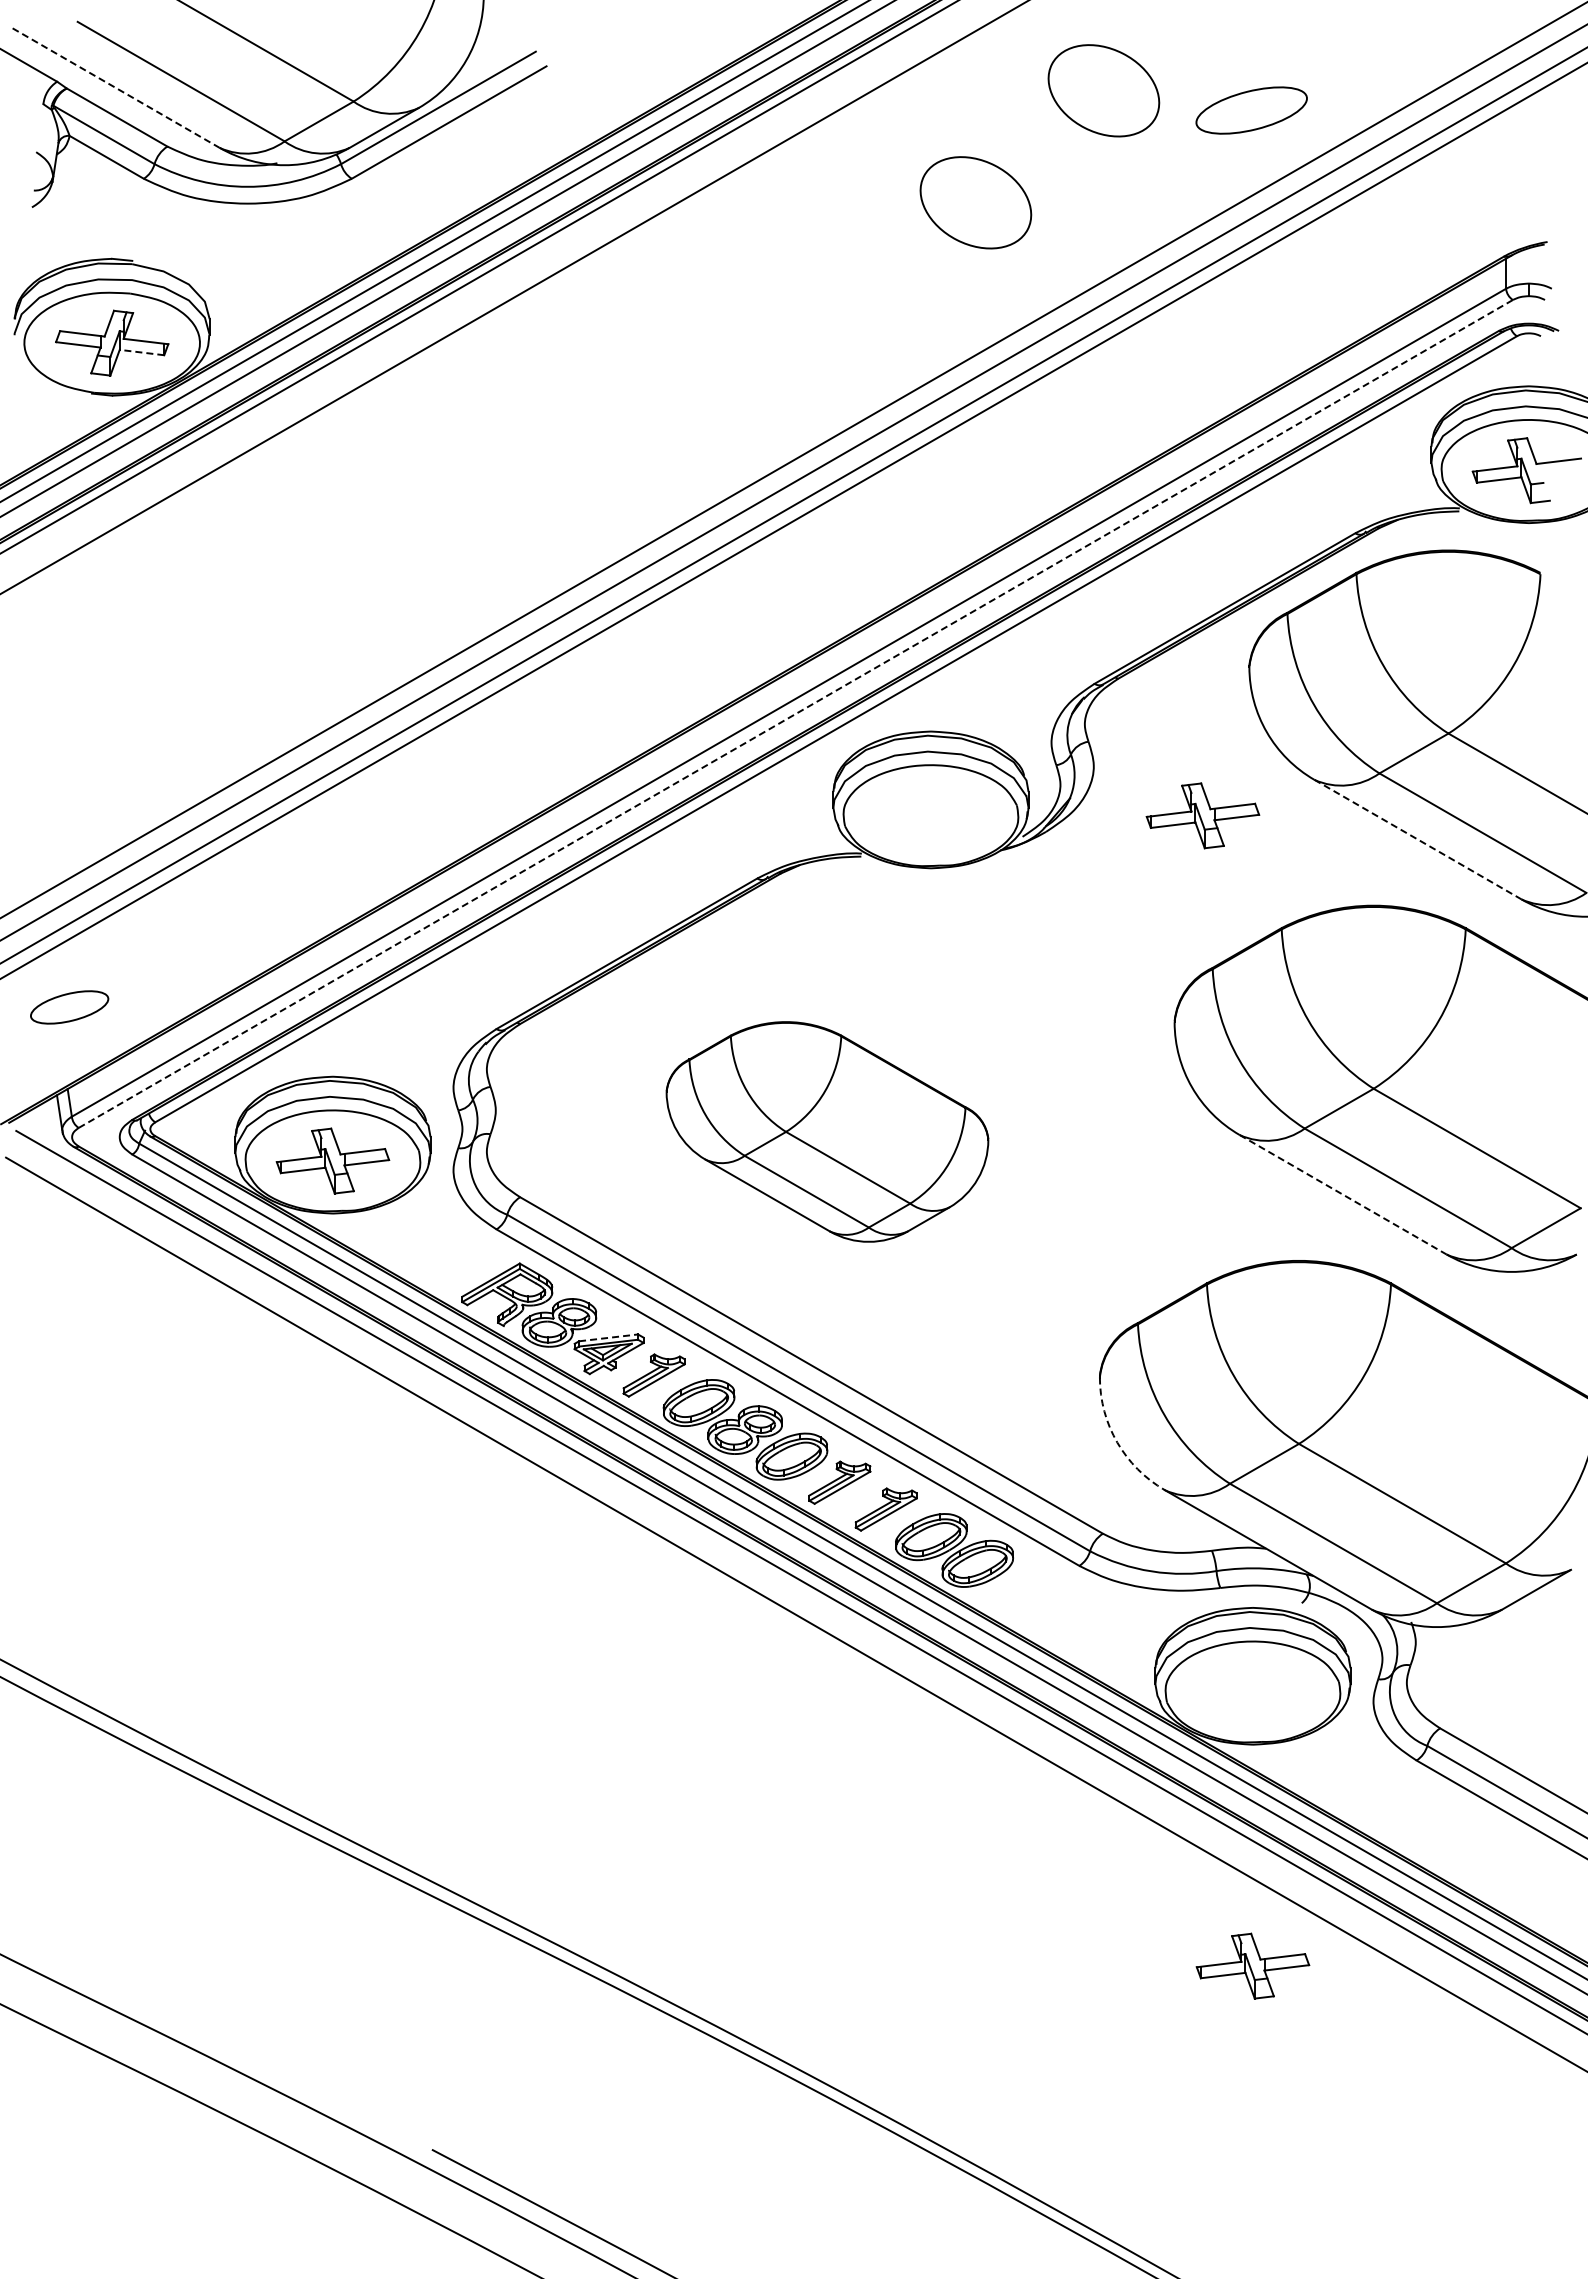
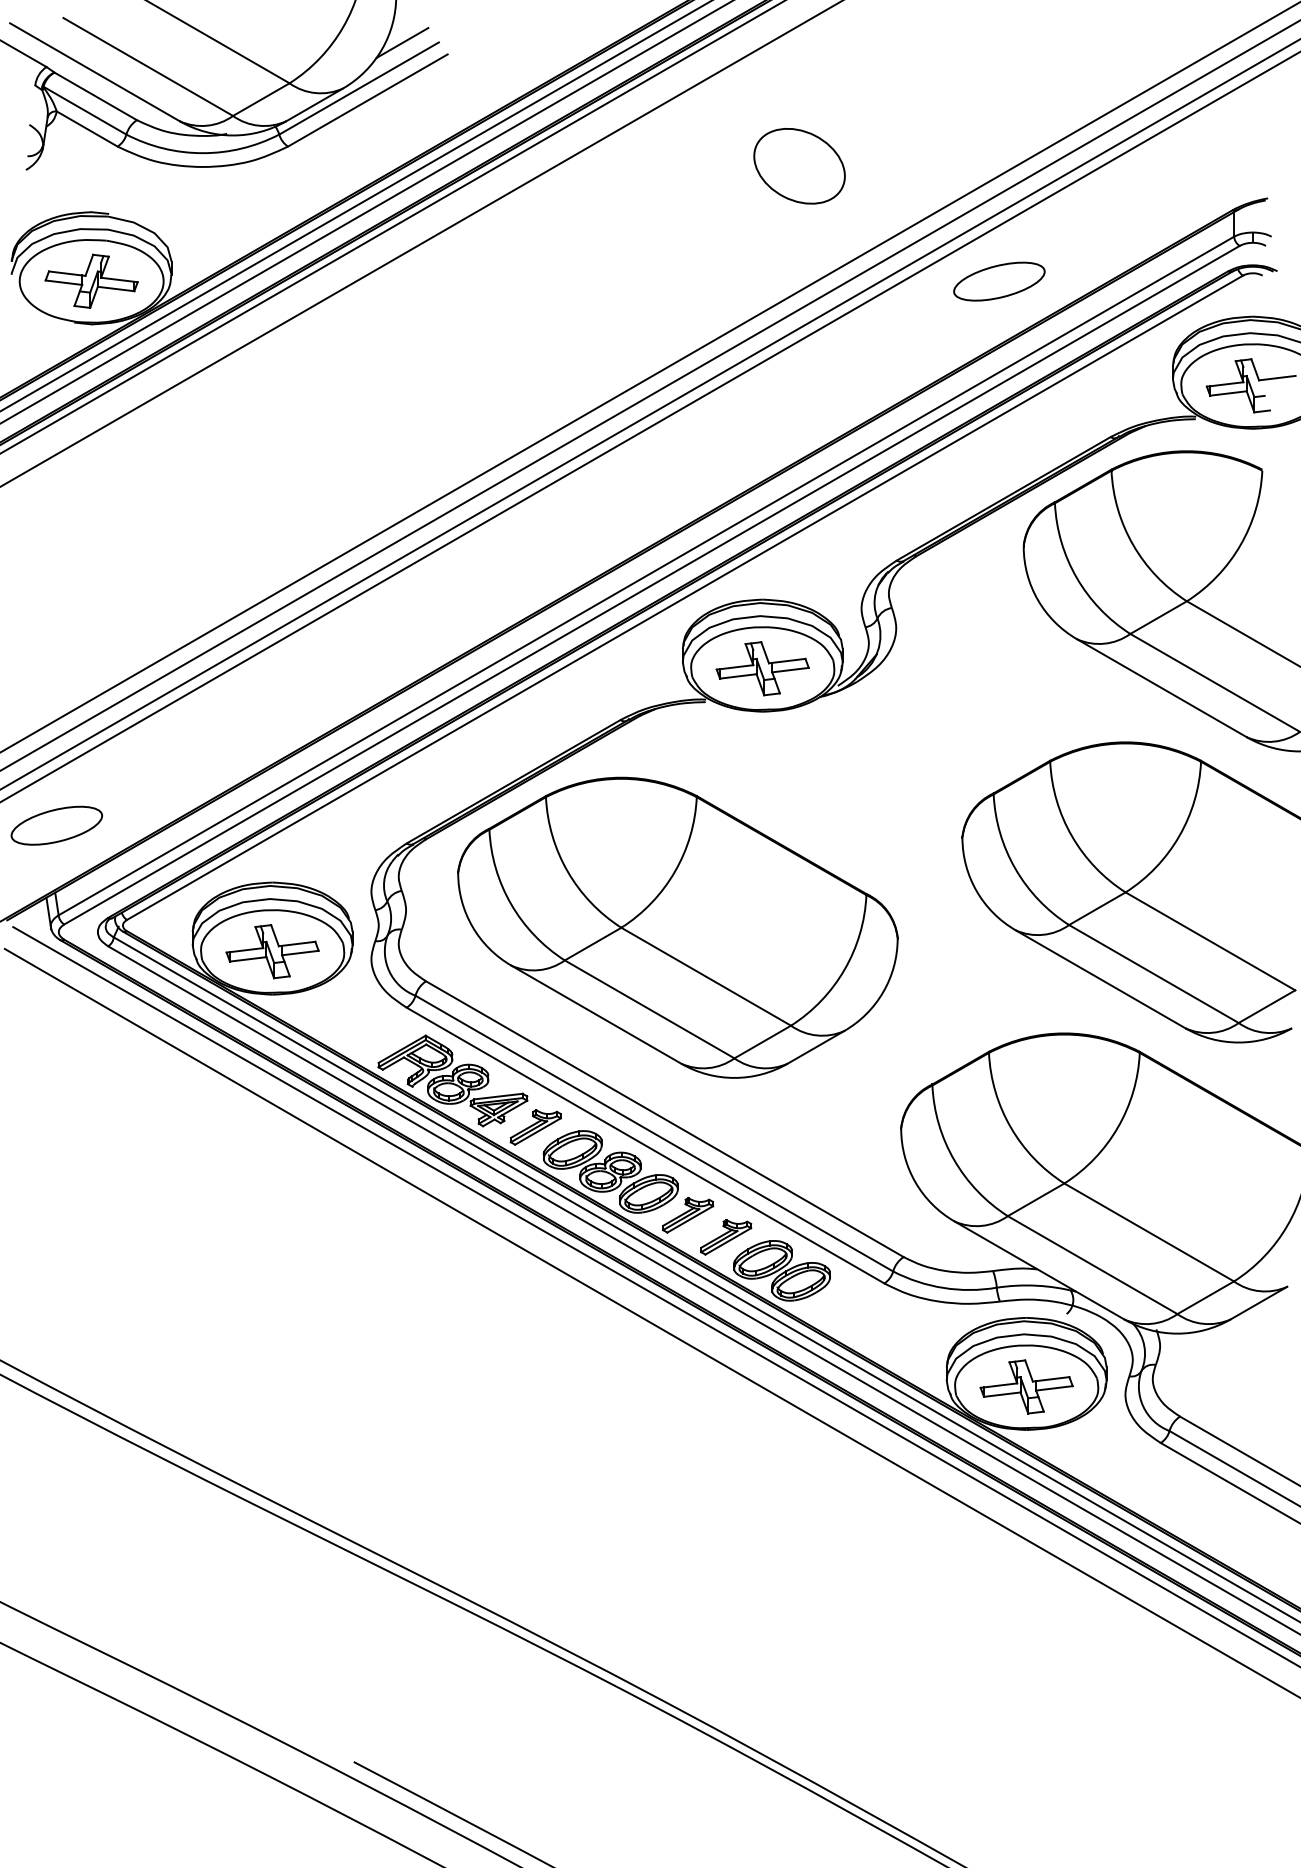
line: (490, 52) -> (401, 43), added
line: (116, 88) -> (95, 72), dashed -> solid
part: (1103, 90) -> (904, 74), removed
part: (1251, 110) -> (999, 281), moved
line: (141, 352) -> (115, 288), dashed -> solid
line: (796, 713) -> (652, 584), dashed -> solid
part: (1202, 815) -> (762, 668), moved
line: (1417, 839) -> (1161, 688), dashed -> solid
part: (69, 1007) -> (56, 825), size x1.43
part: (827, 1131) -> (677, 927), size x1.67
line: (1343, 1194) -> (1100, 979), dashed -> solid
line: (608, 1337) -> (498, 1096), dashed -> solid
arc: (1117, 1442) -> (915, 1182), dashed -> solid
part: (1252, 1965) -> (1026, 1386), moved

